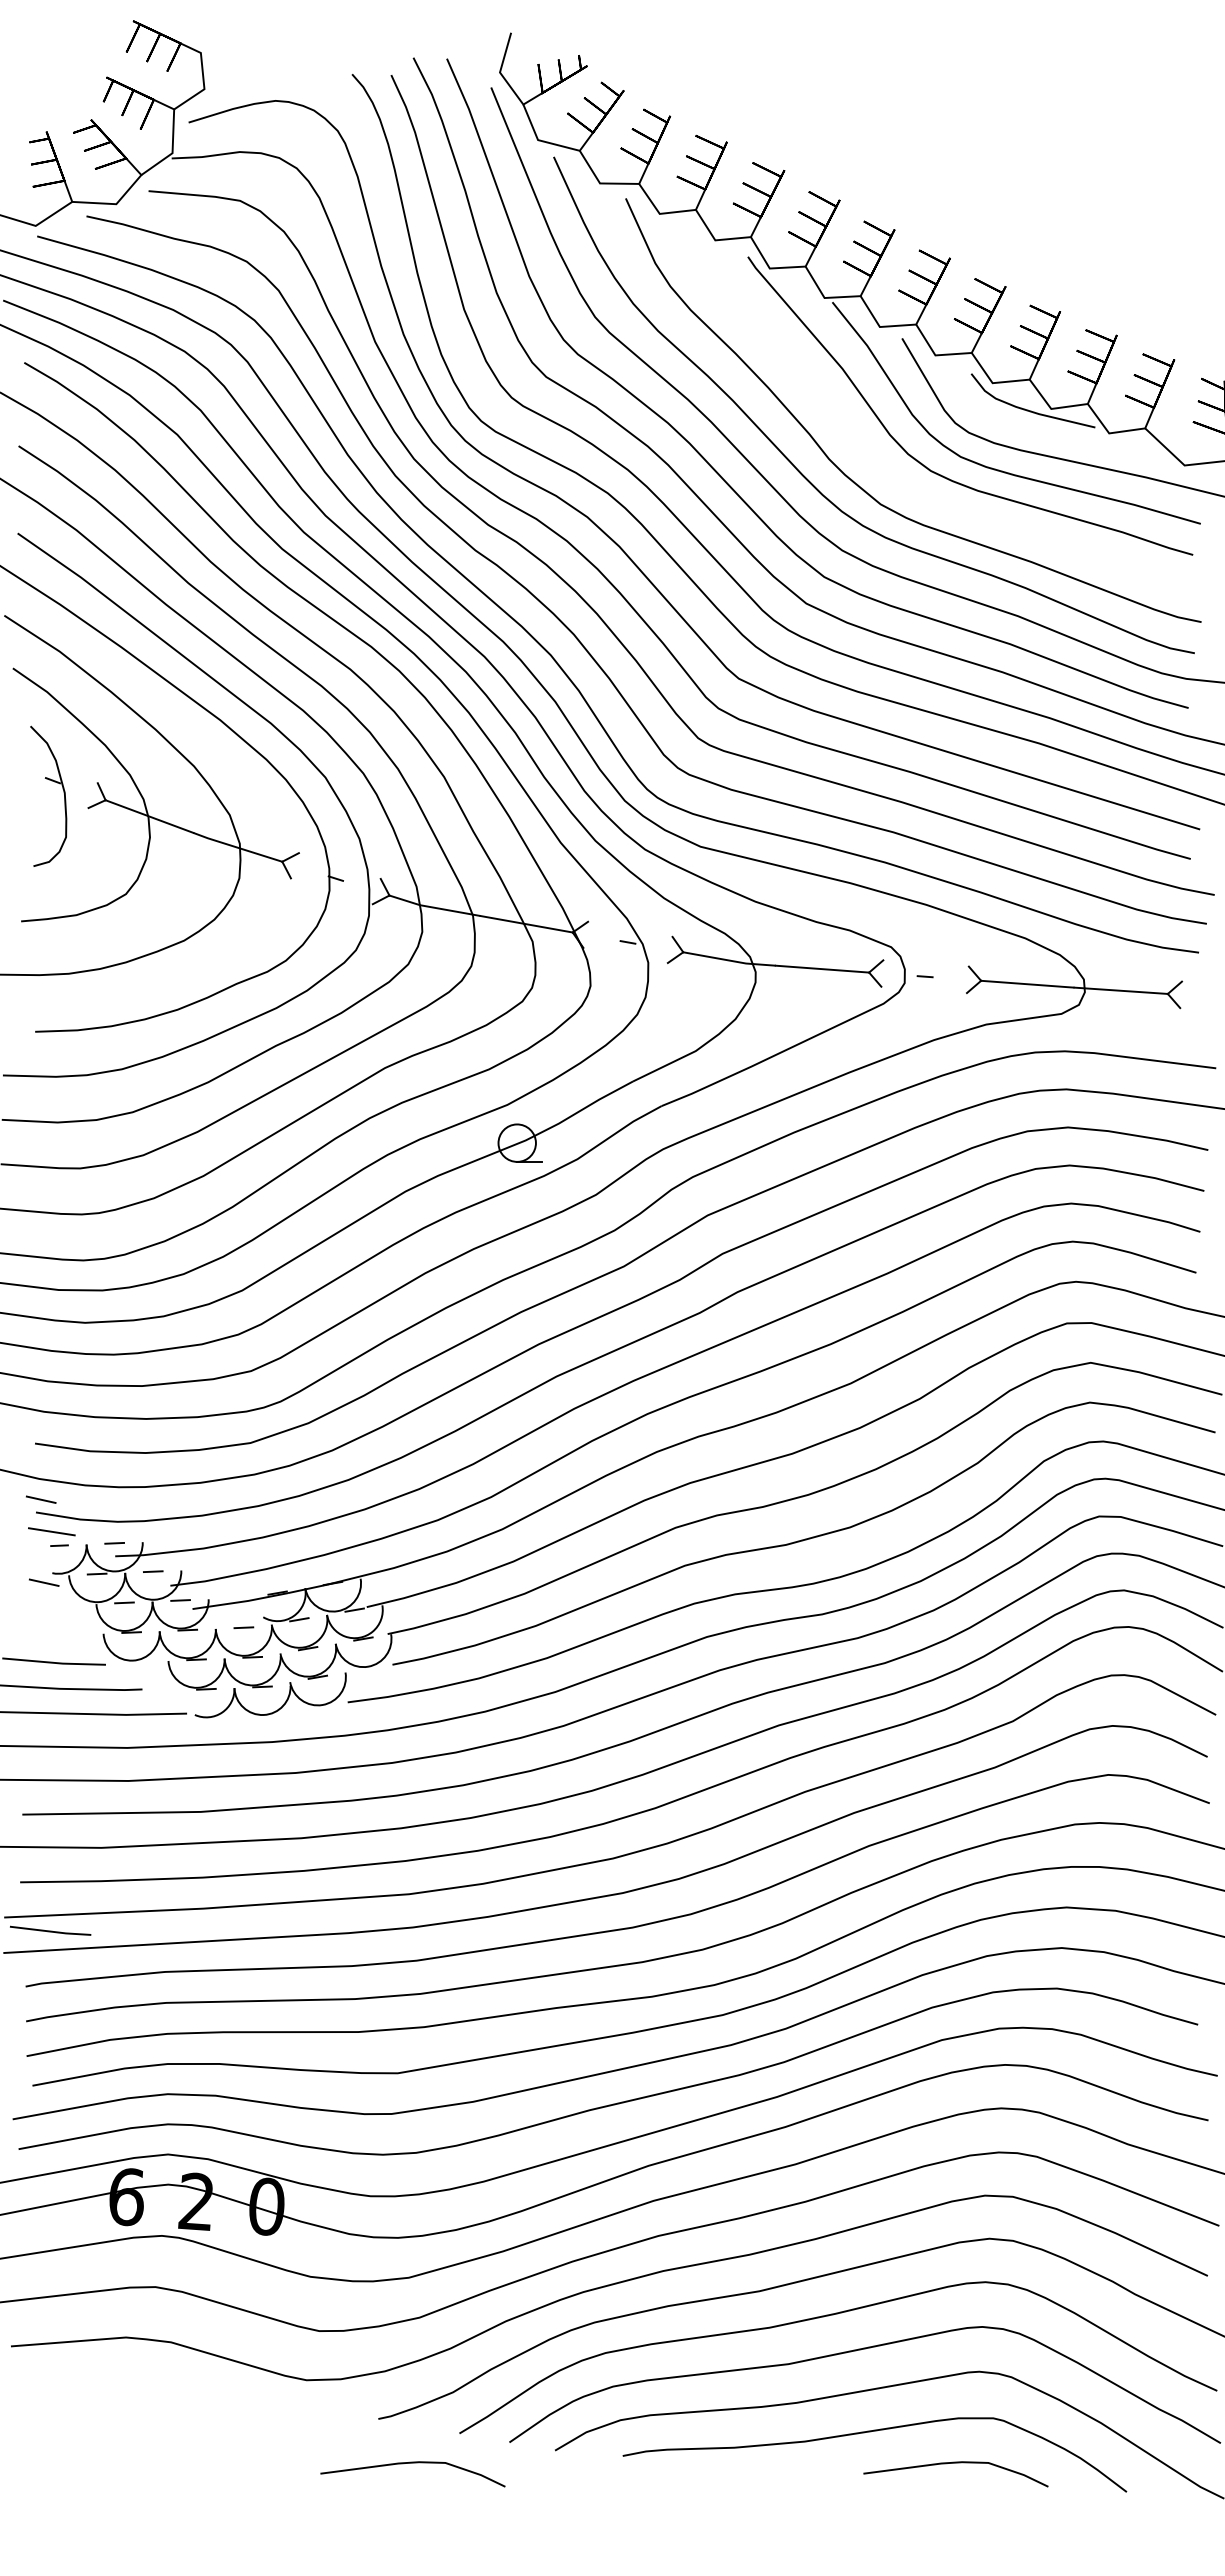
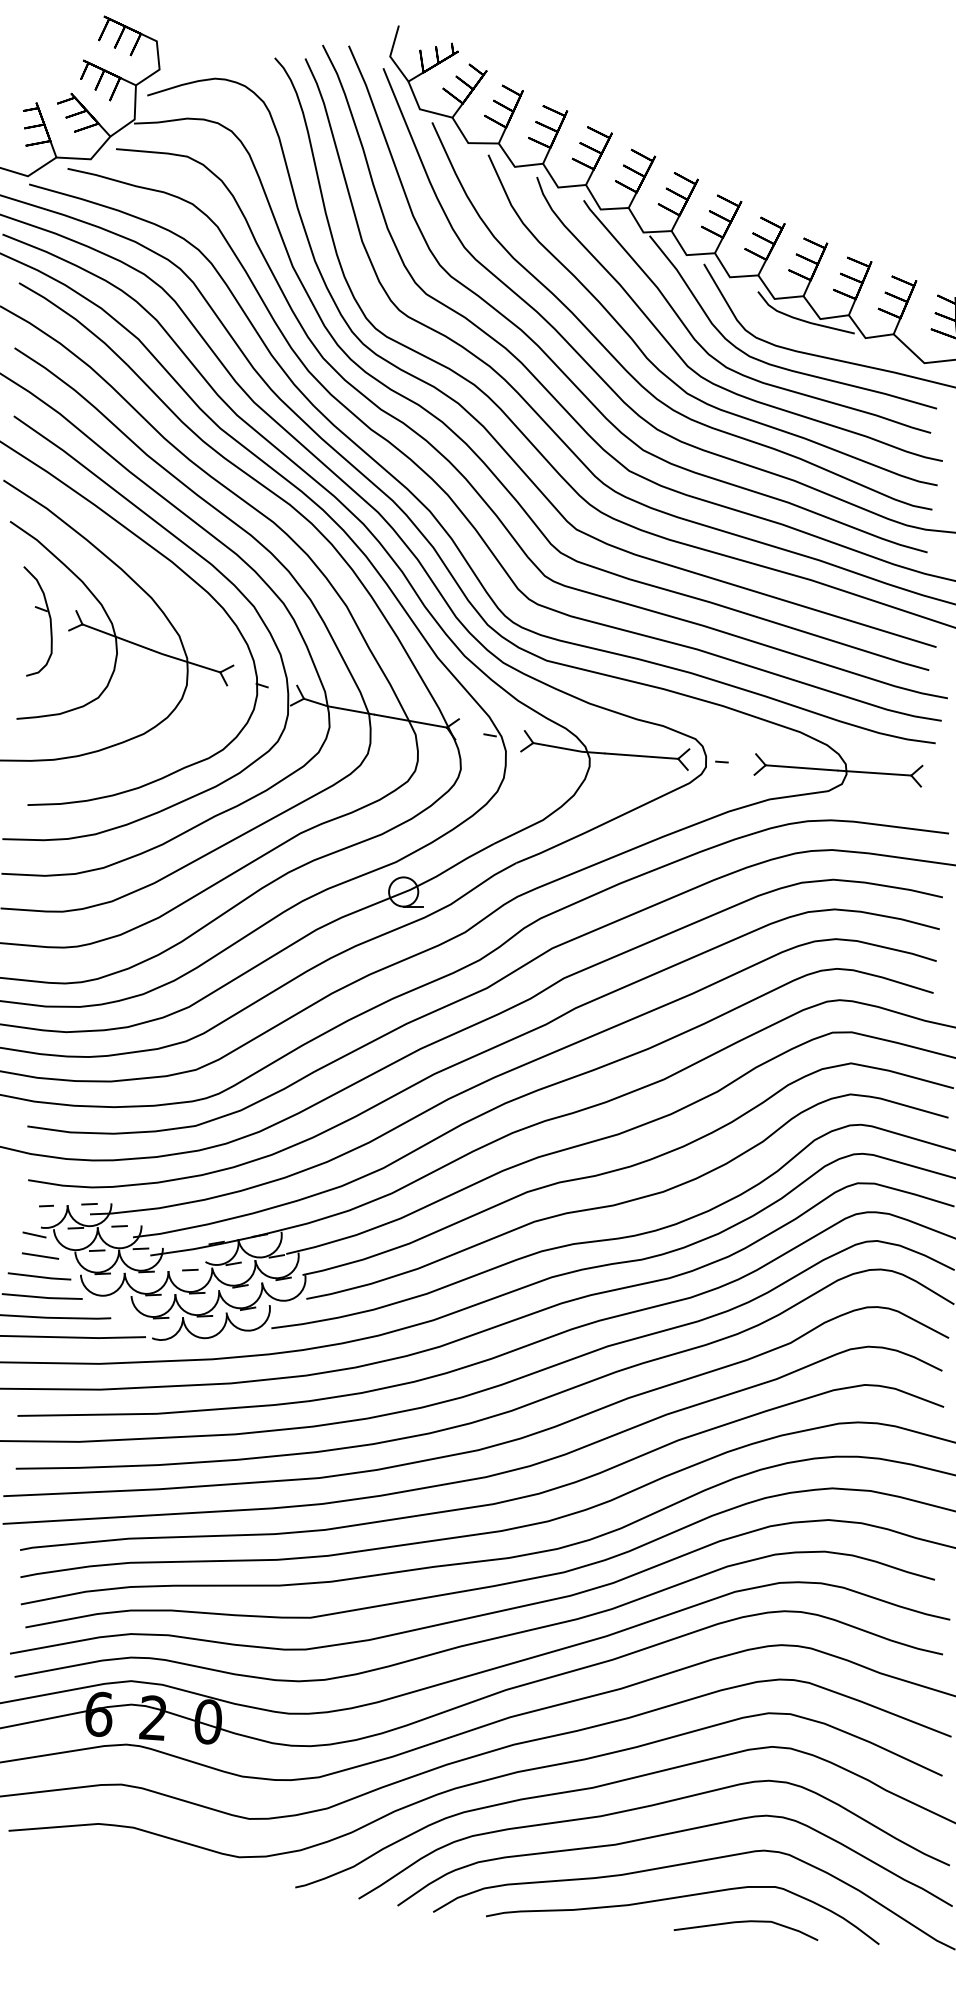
curve: (893, 477) -> (697, 372), added
line: (41, 1499) -> (32, 1170), removed
line: (51, 1531) -> (40, 1255), moved
line: (50, 1930) -> (39, 1276), moved
curve: (412, 2463) -> (321, 1922), removed

